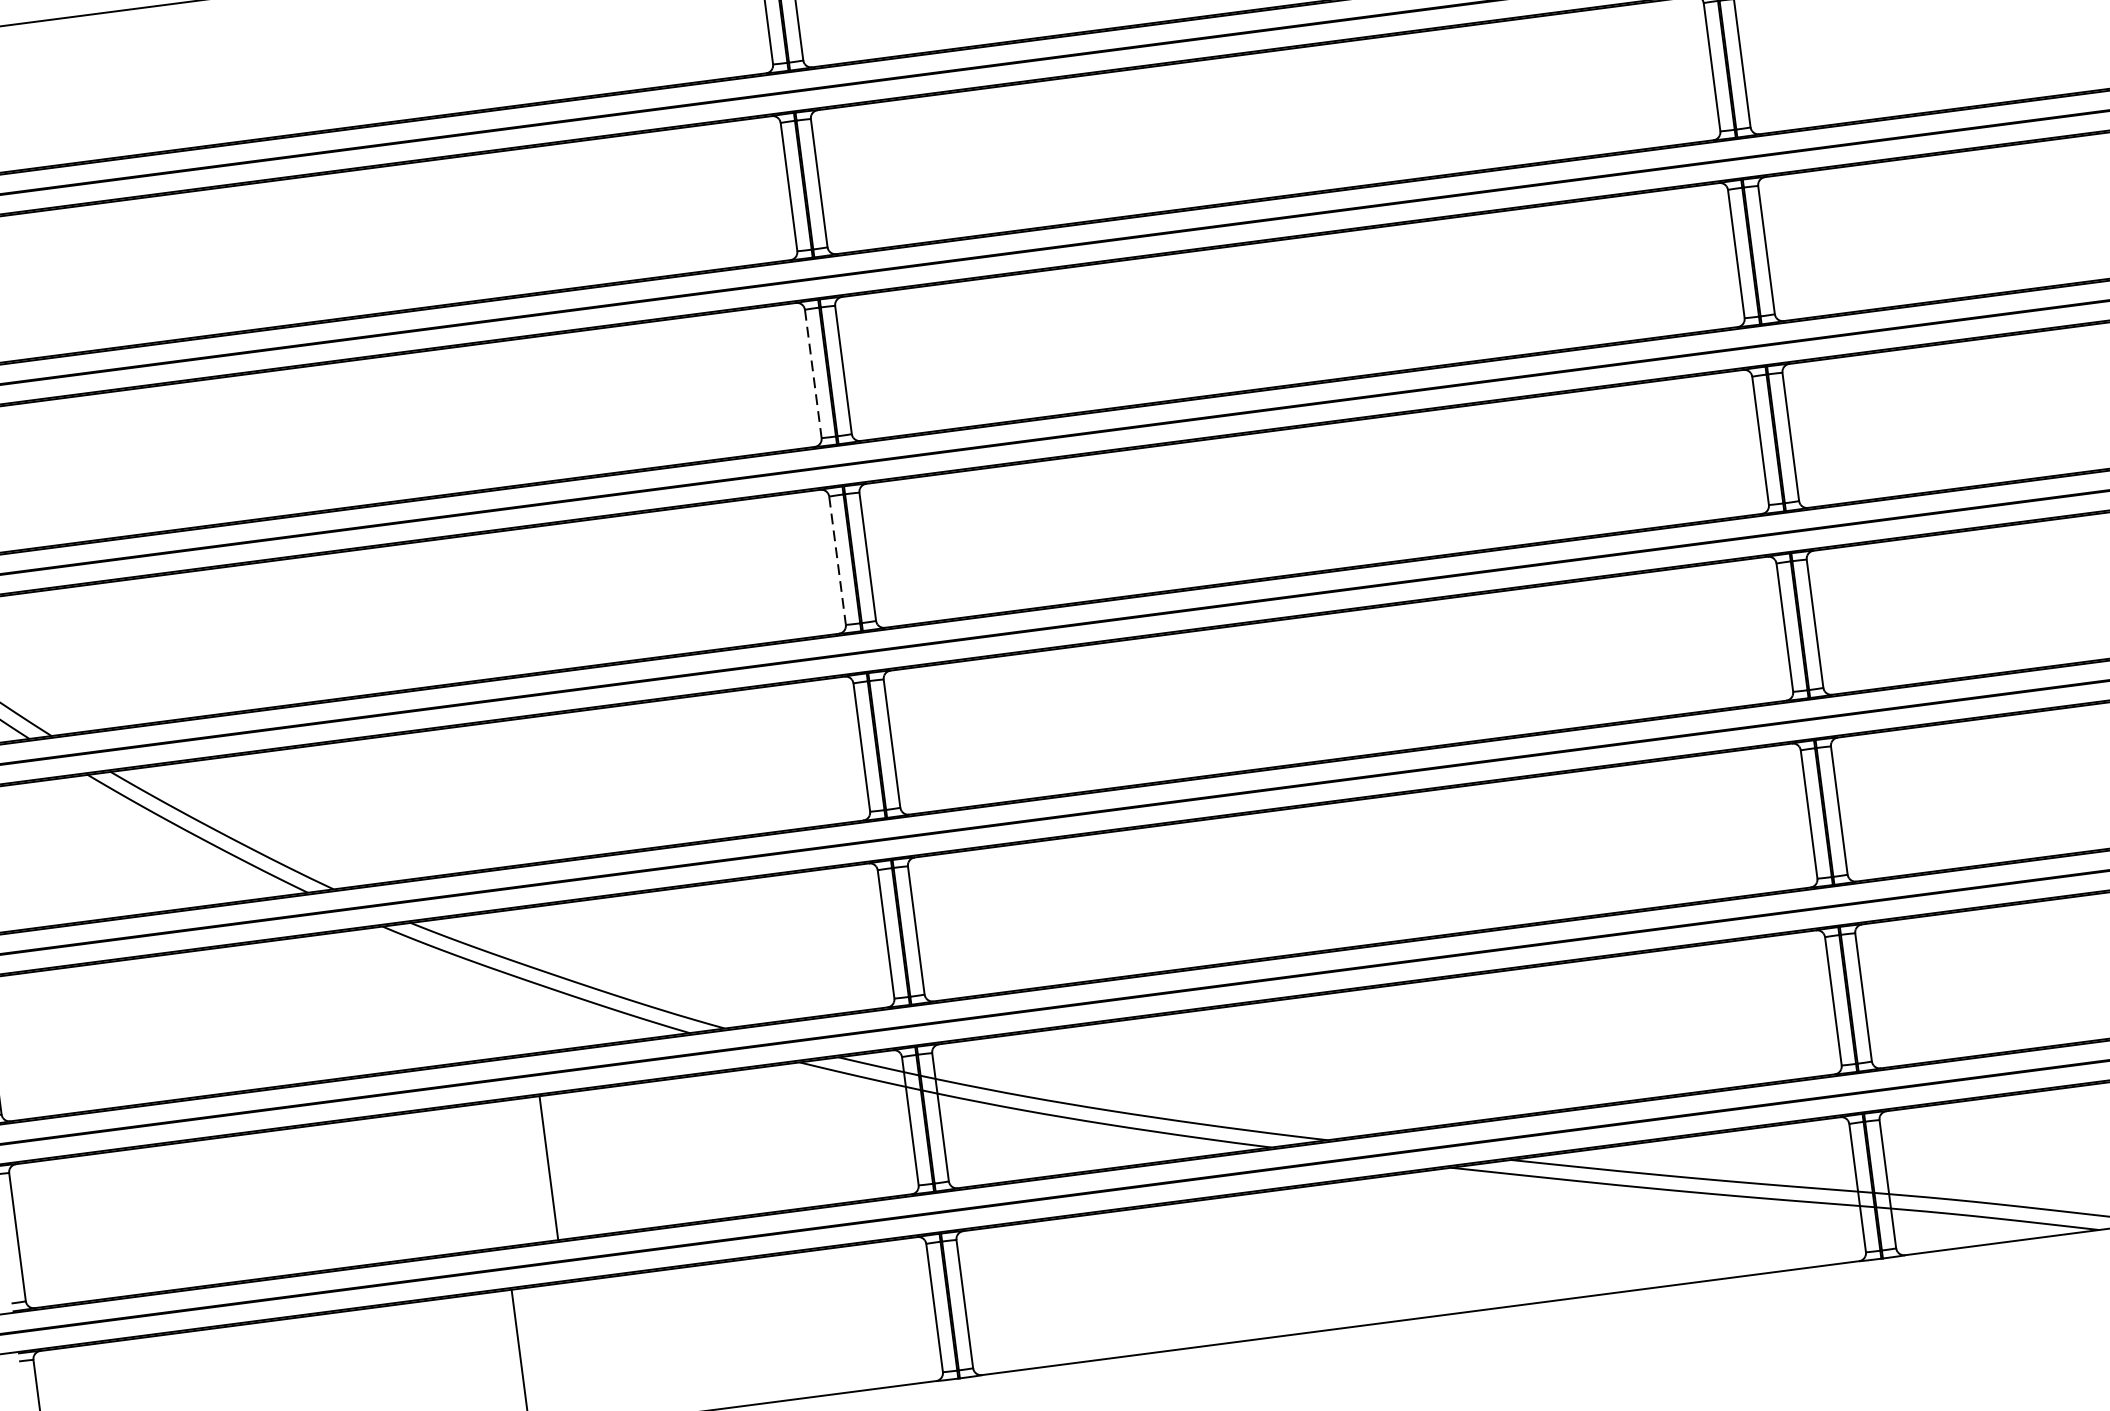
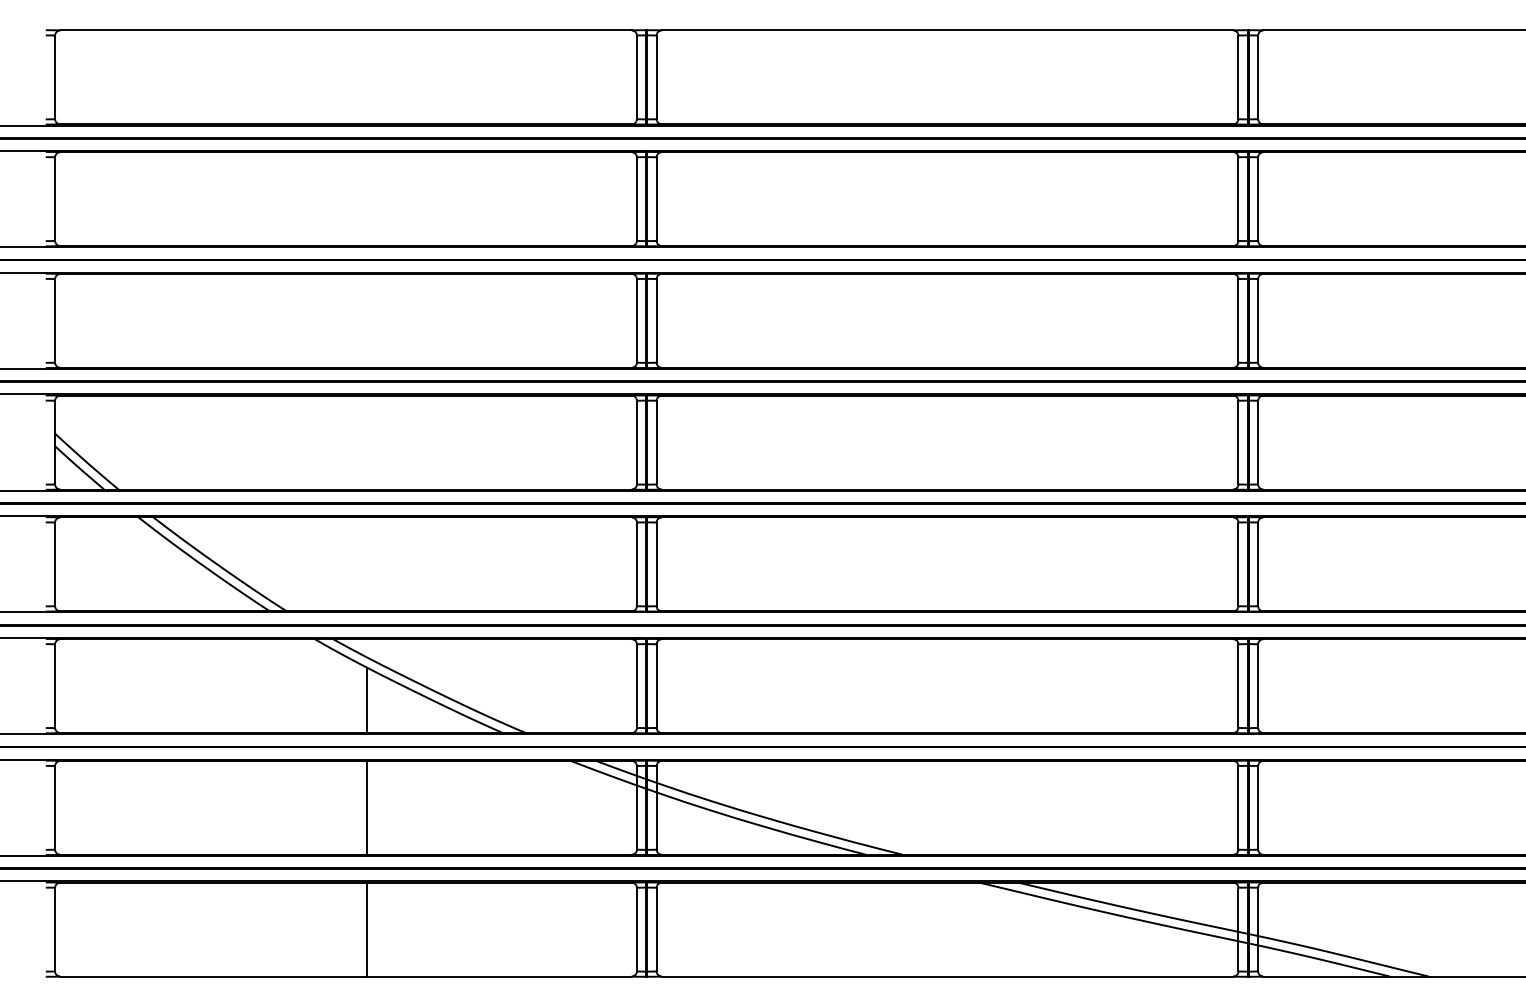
line: (812, 373) -> (636, 320), dashed -> solid
line: (836, 560) -> (636, 442), dashed -> solid
line: (475, 1010) -> (367, 700), added
line: (548, 1167) -> (367, 807), moved

